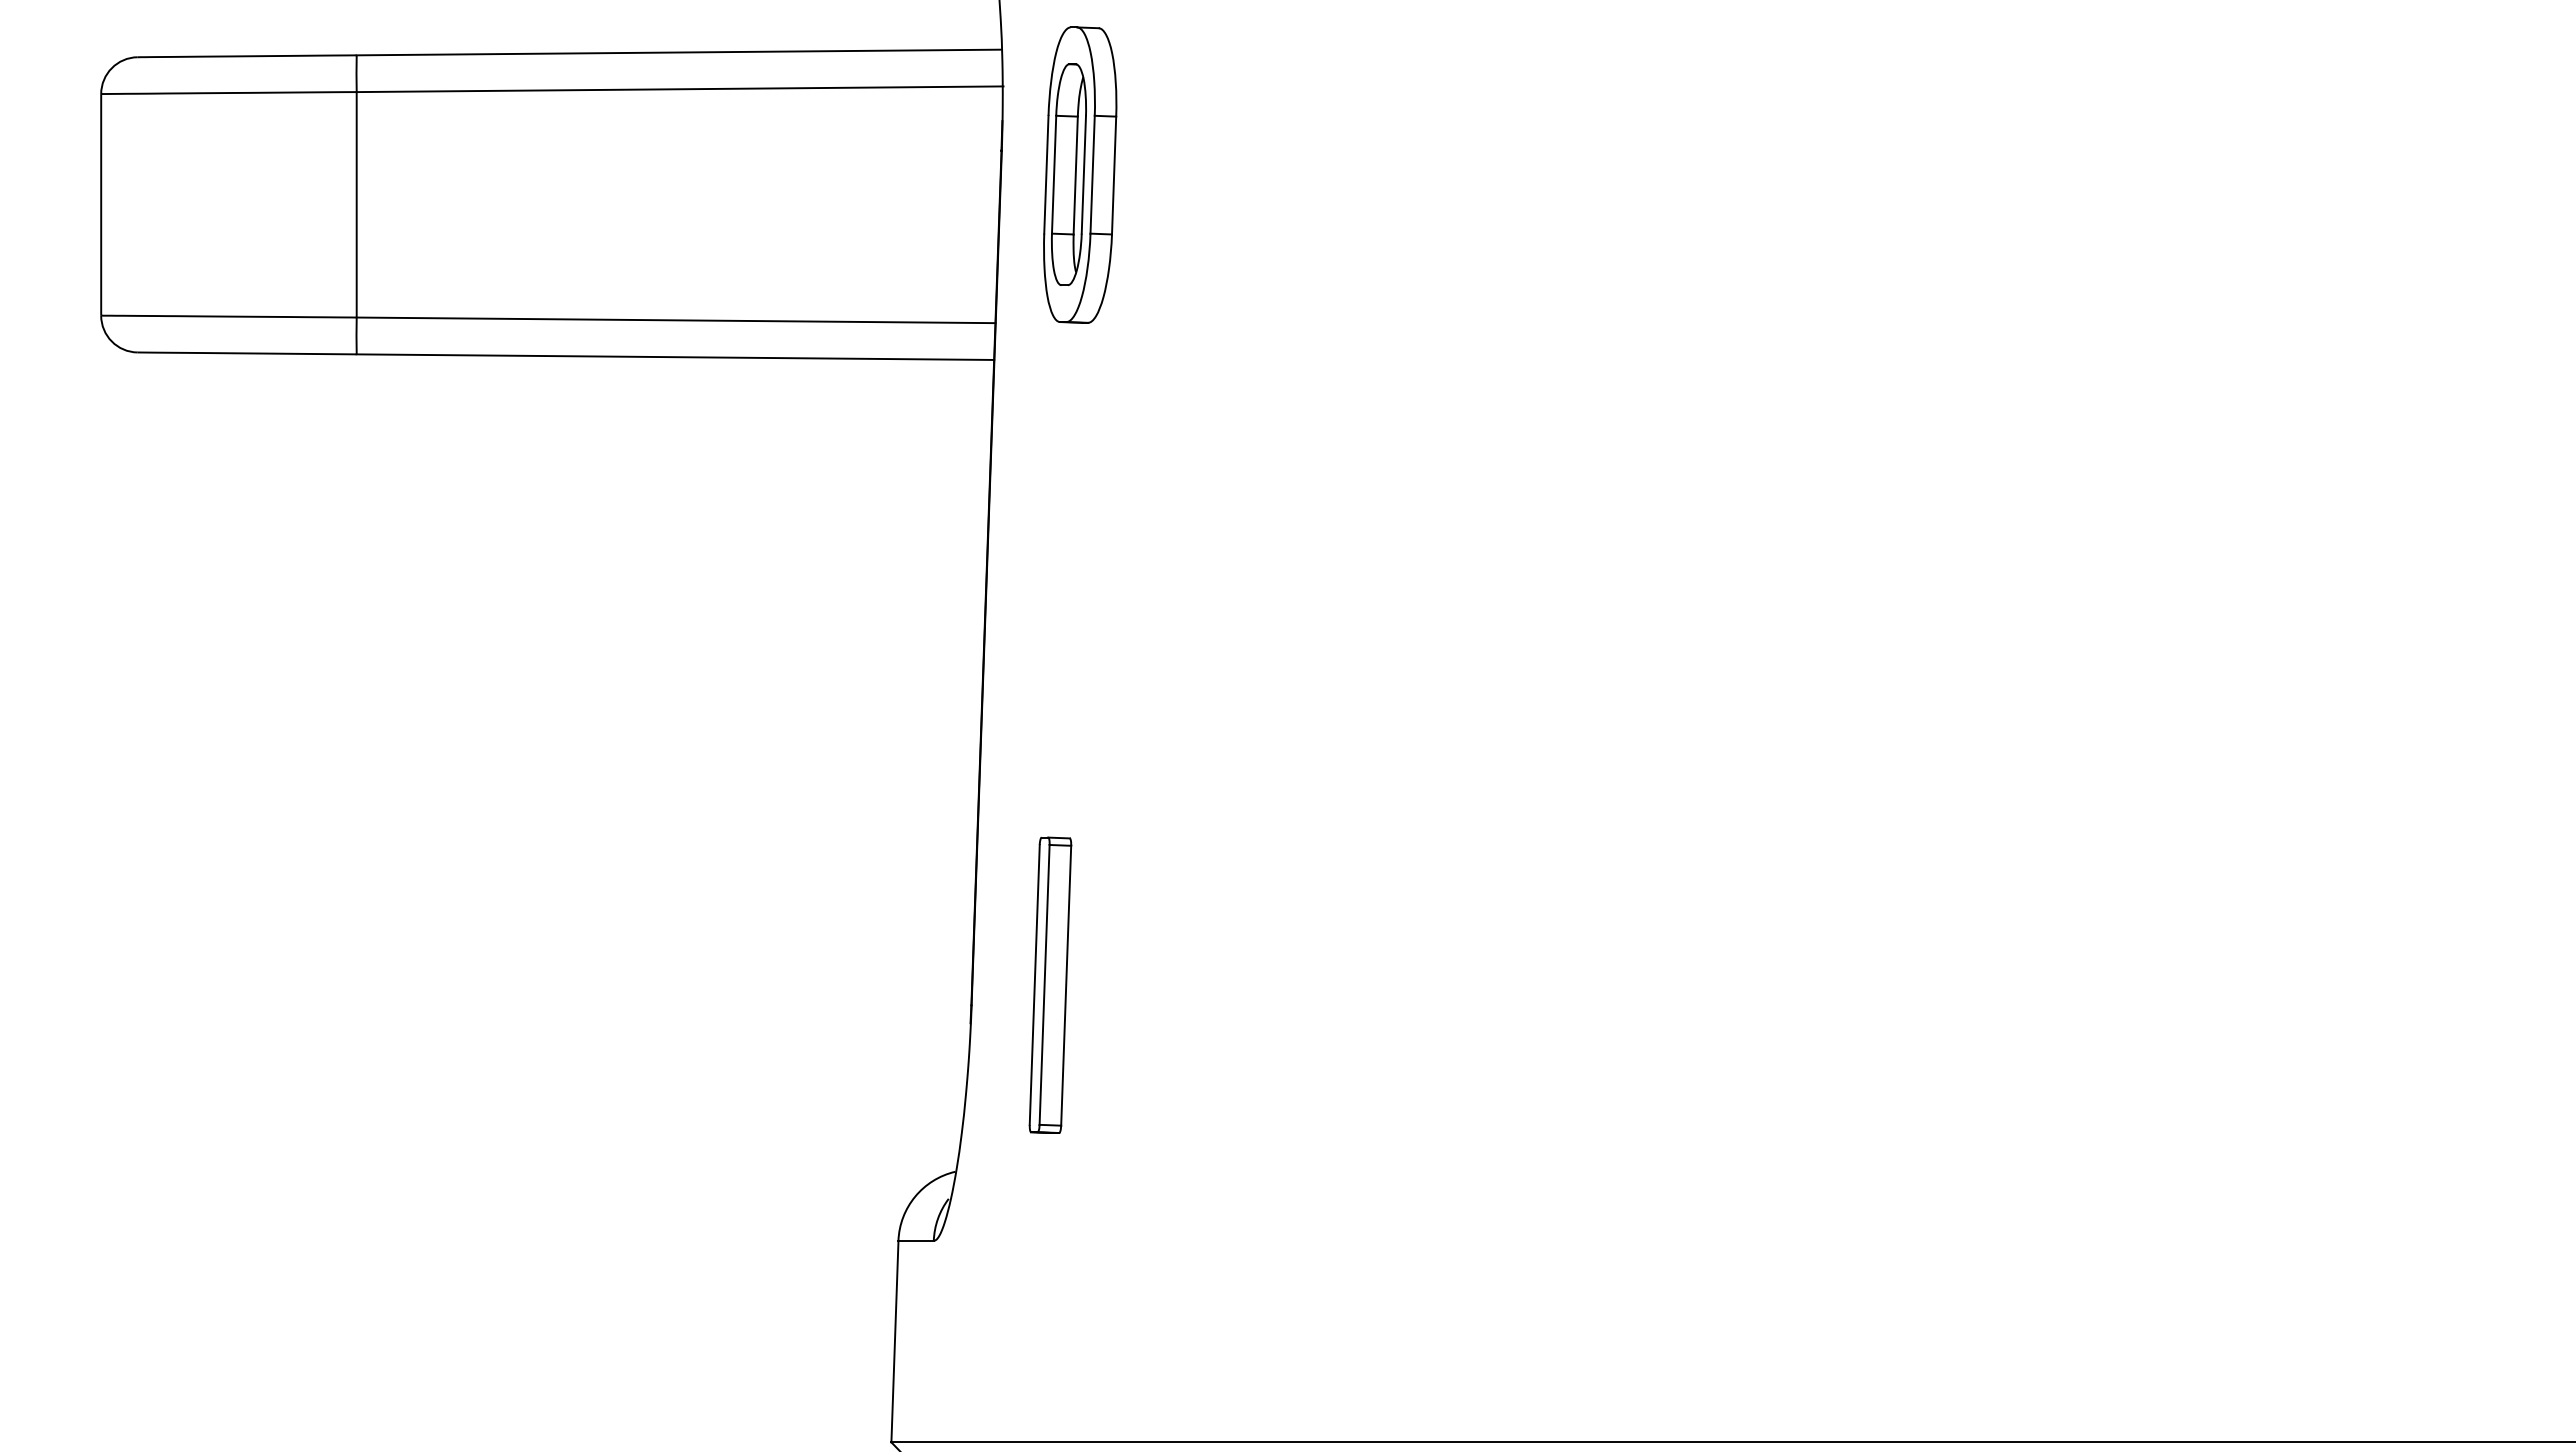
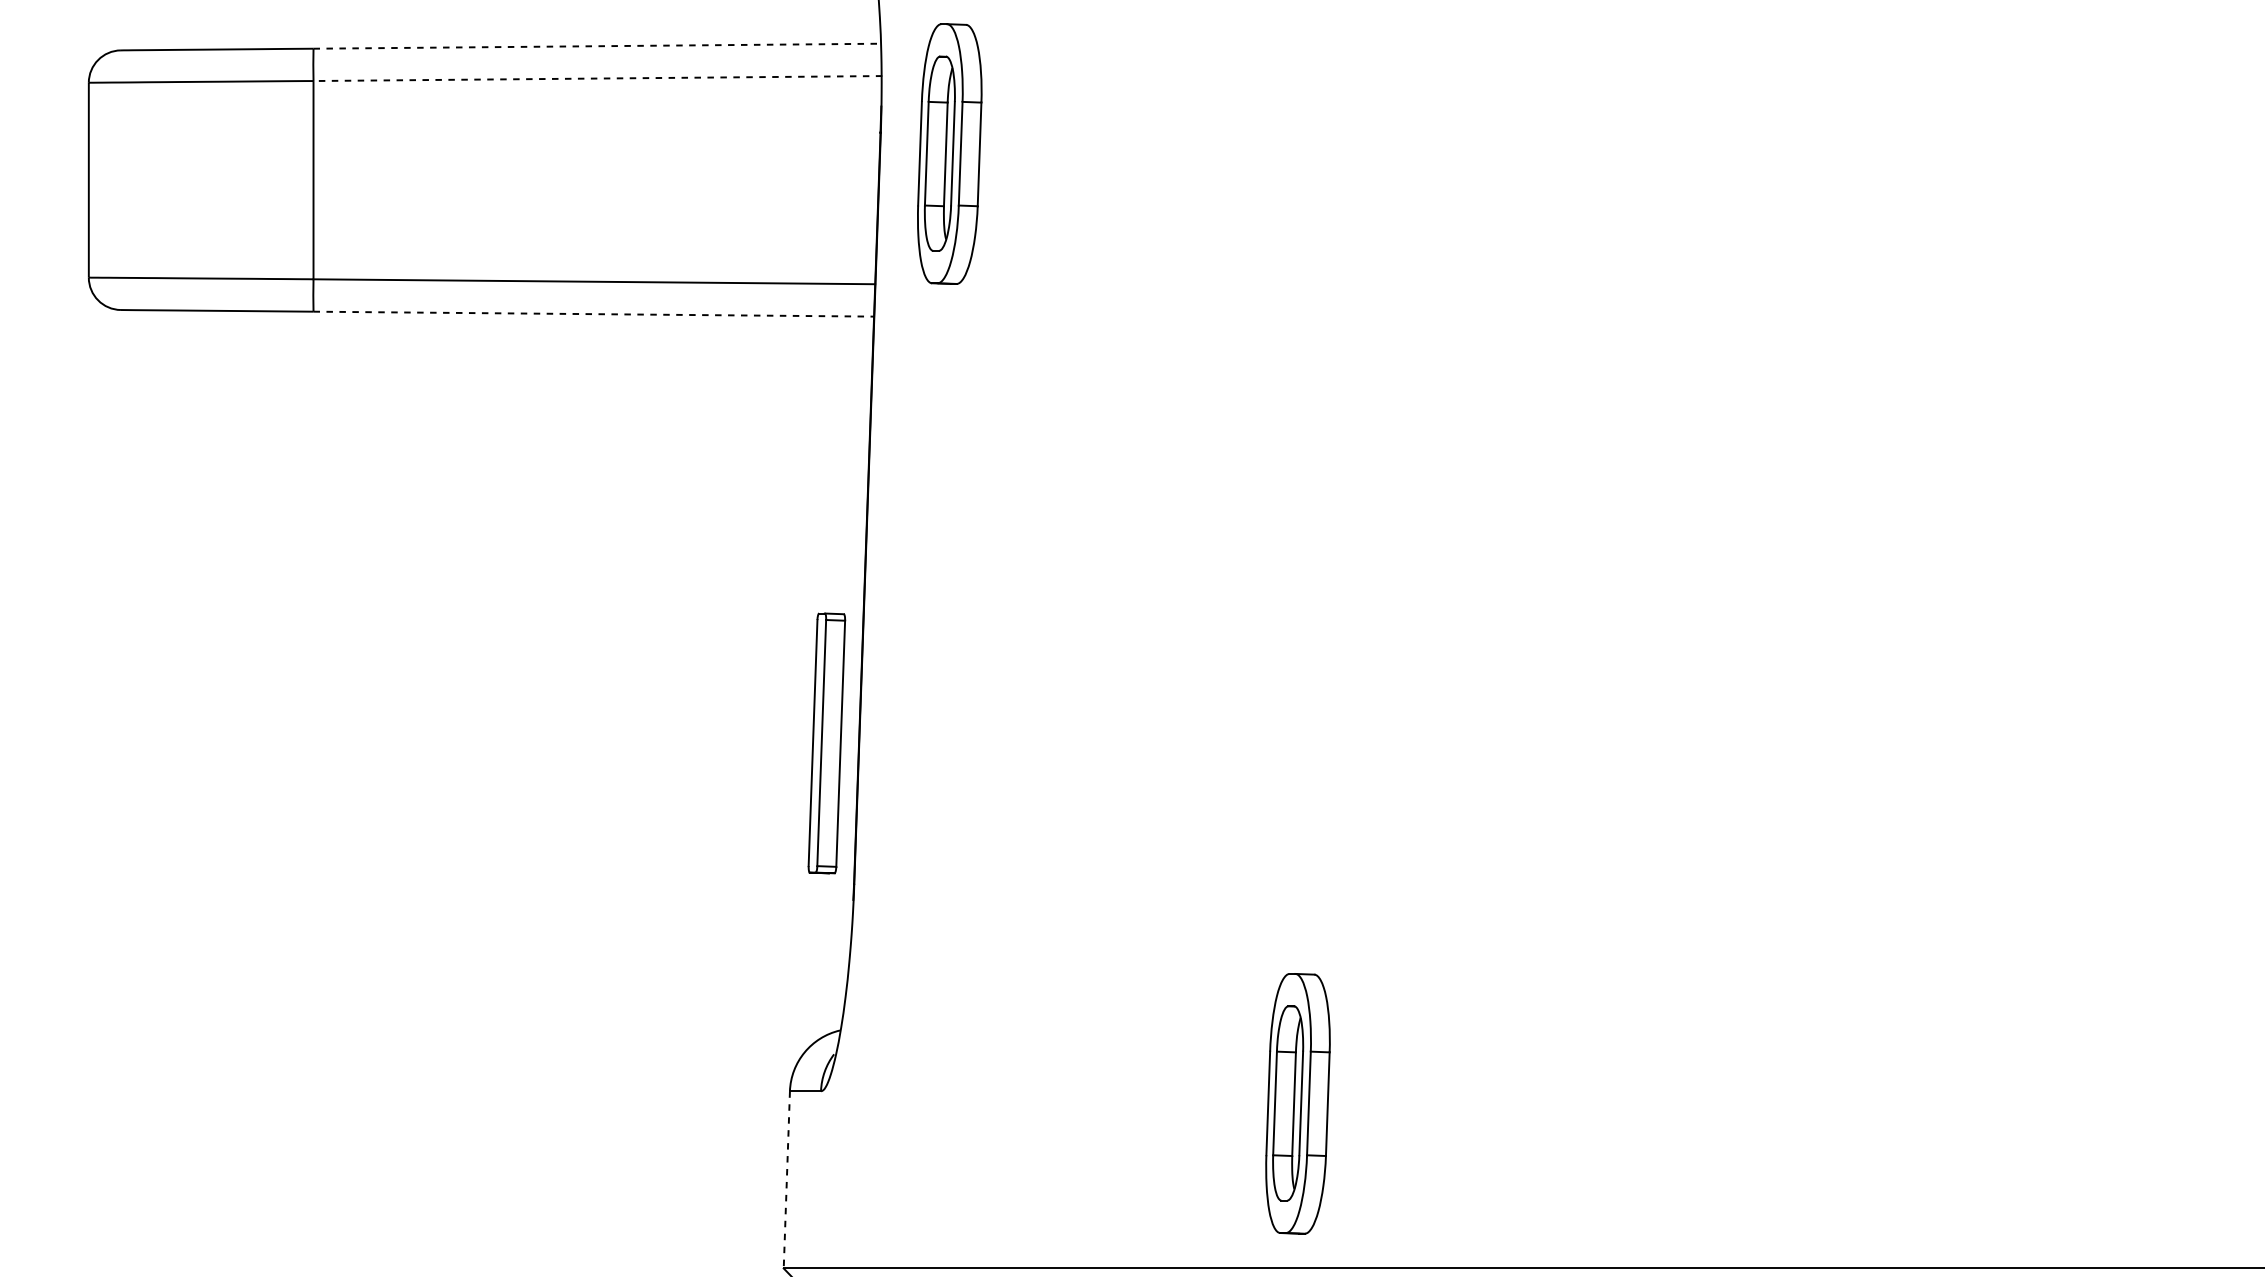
line: (679, 52) -> (597, 46), solid -> dashed
line: (679, 89) -> (597, 78), solid -> dashed
line: (675, 357) -> (593, 314), solid -> dashed
part: (1050, 984) -> (826, 742), moved
part: (1476, 1254) -> (1298, 1103), added
line: (894, 1341) -> (786, 1179), solid -> dashed

